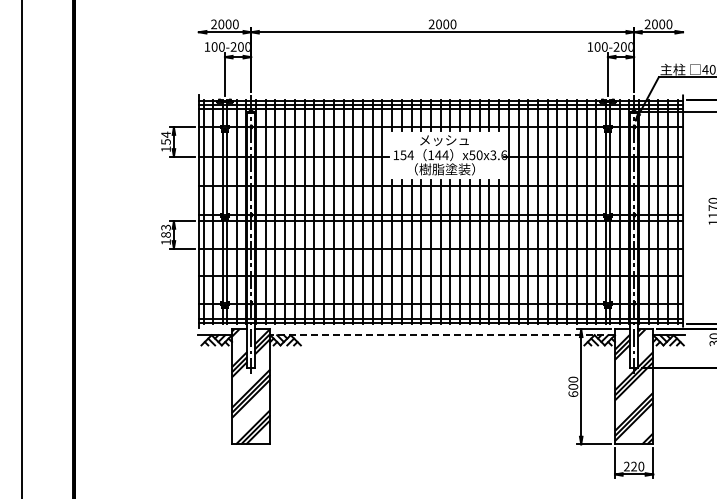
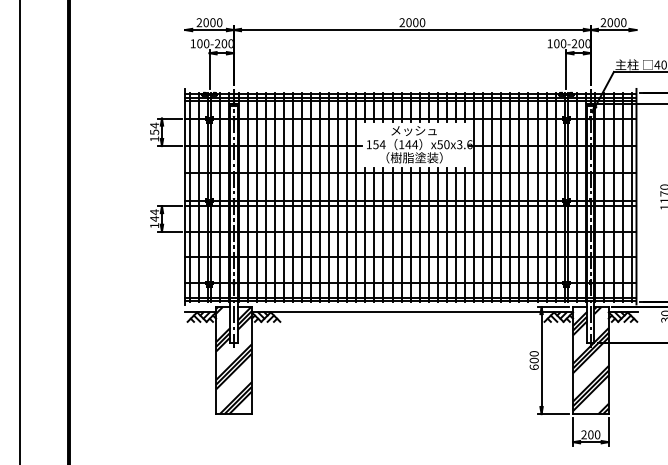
text: (165, 231) -> (154, 215), 183 -> 144
line: (442, 335) -> (412, 312), dashed -> solid
text: (634, 466) -> (591, 434), 220 -> 200

